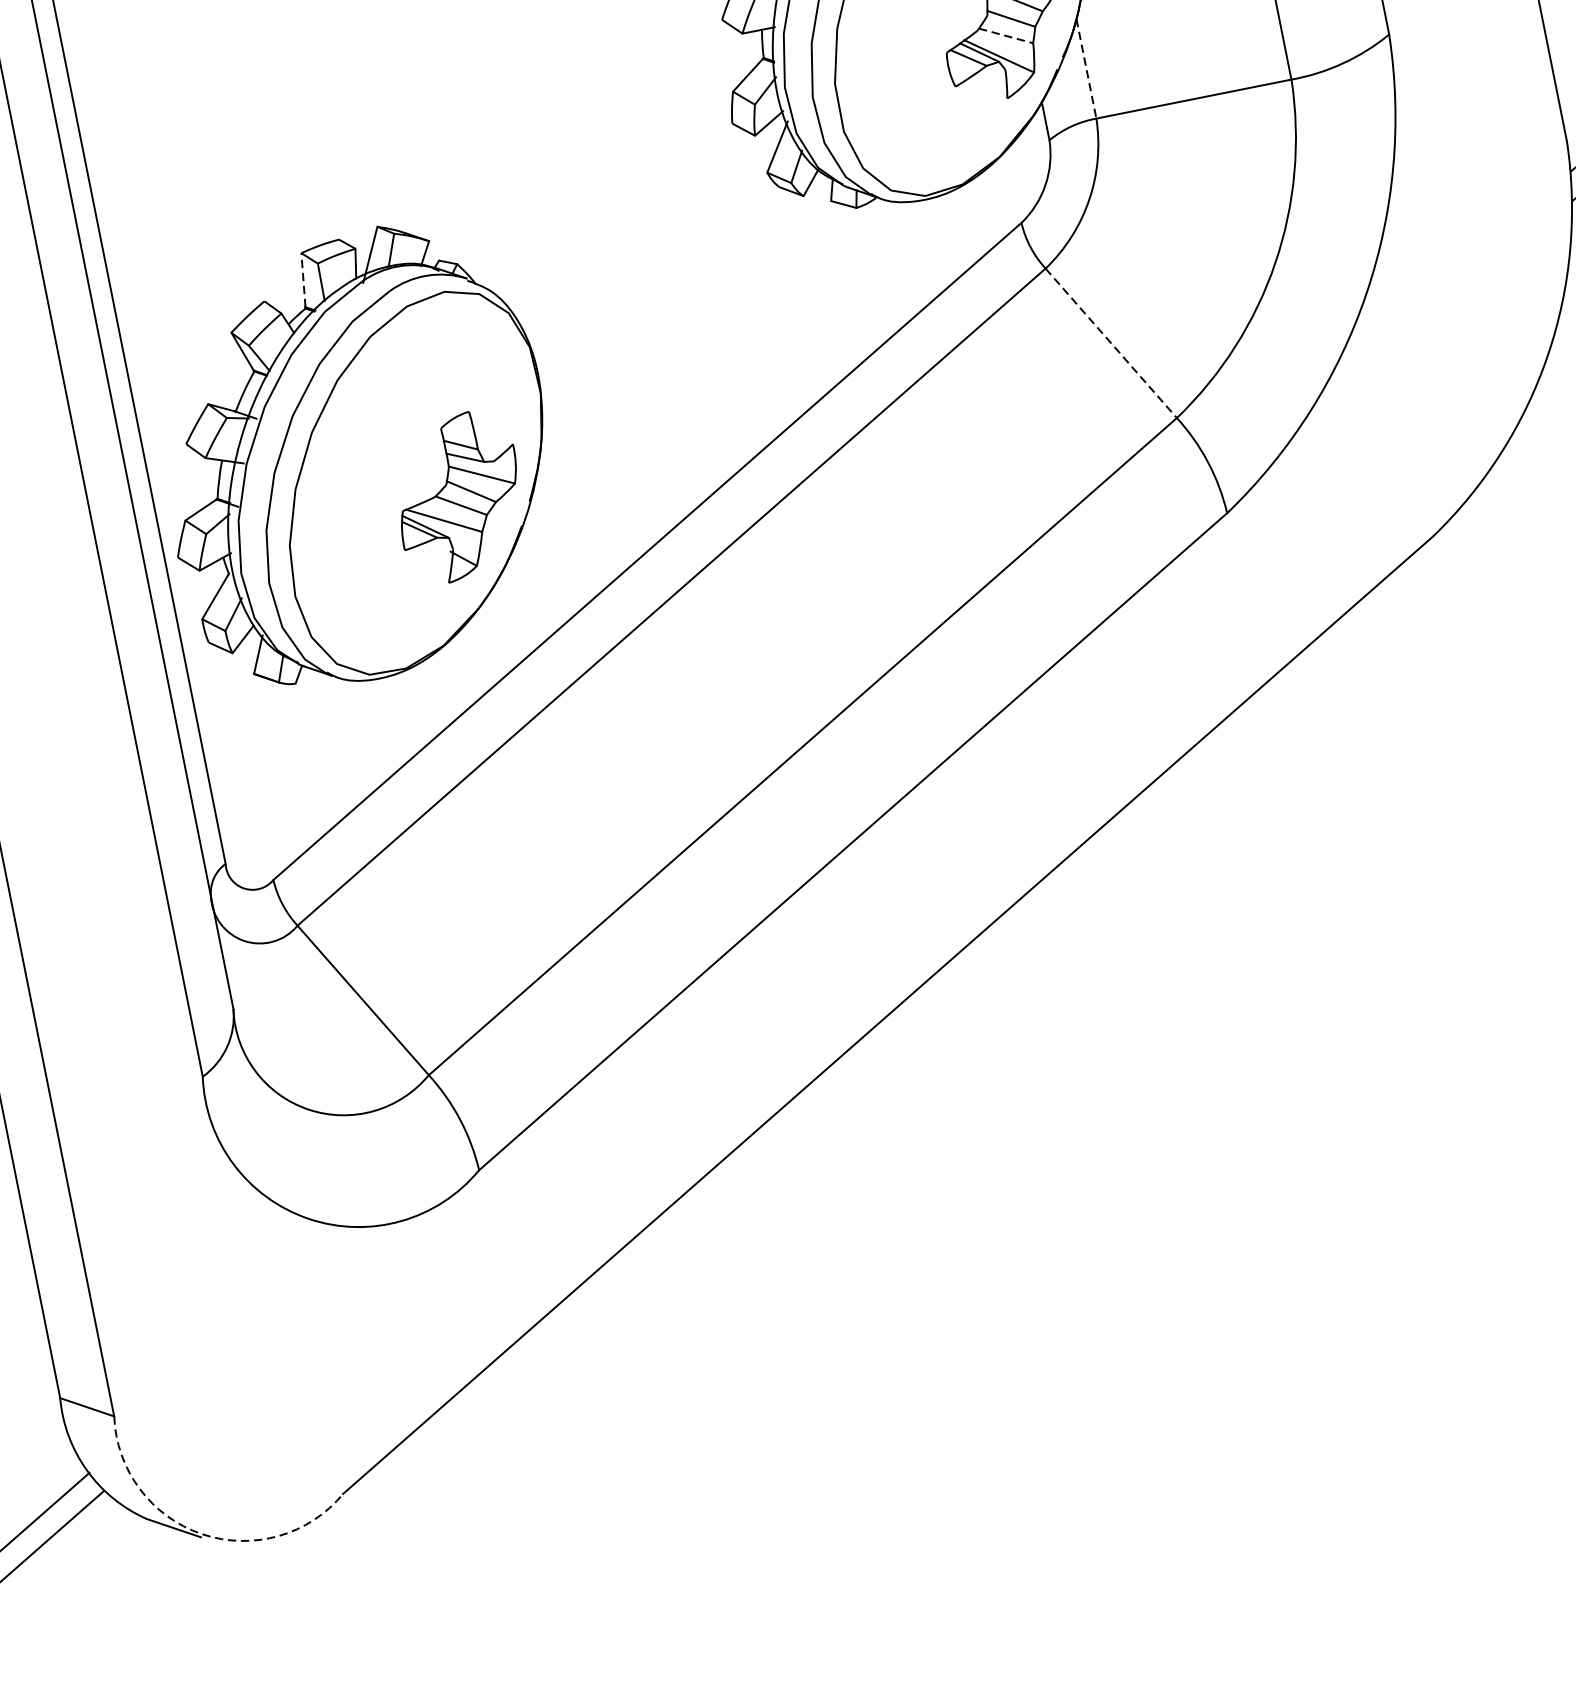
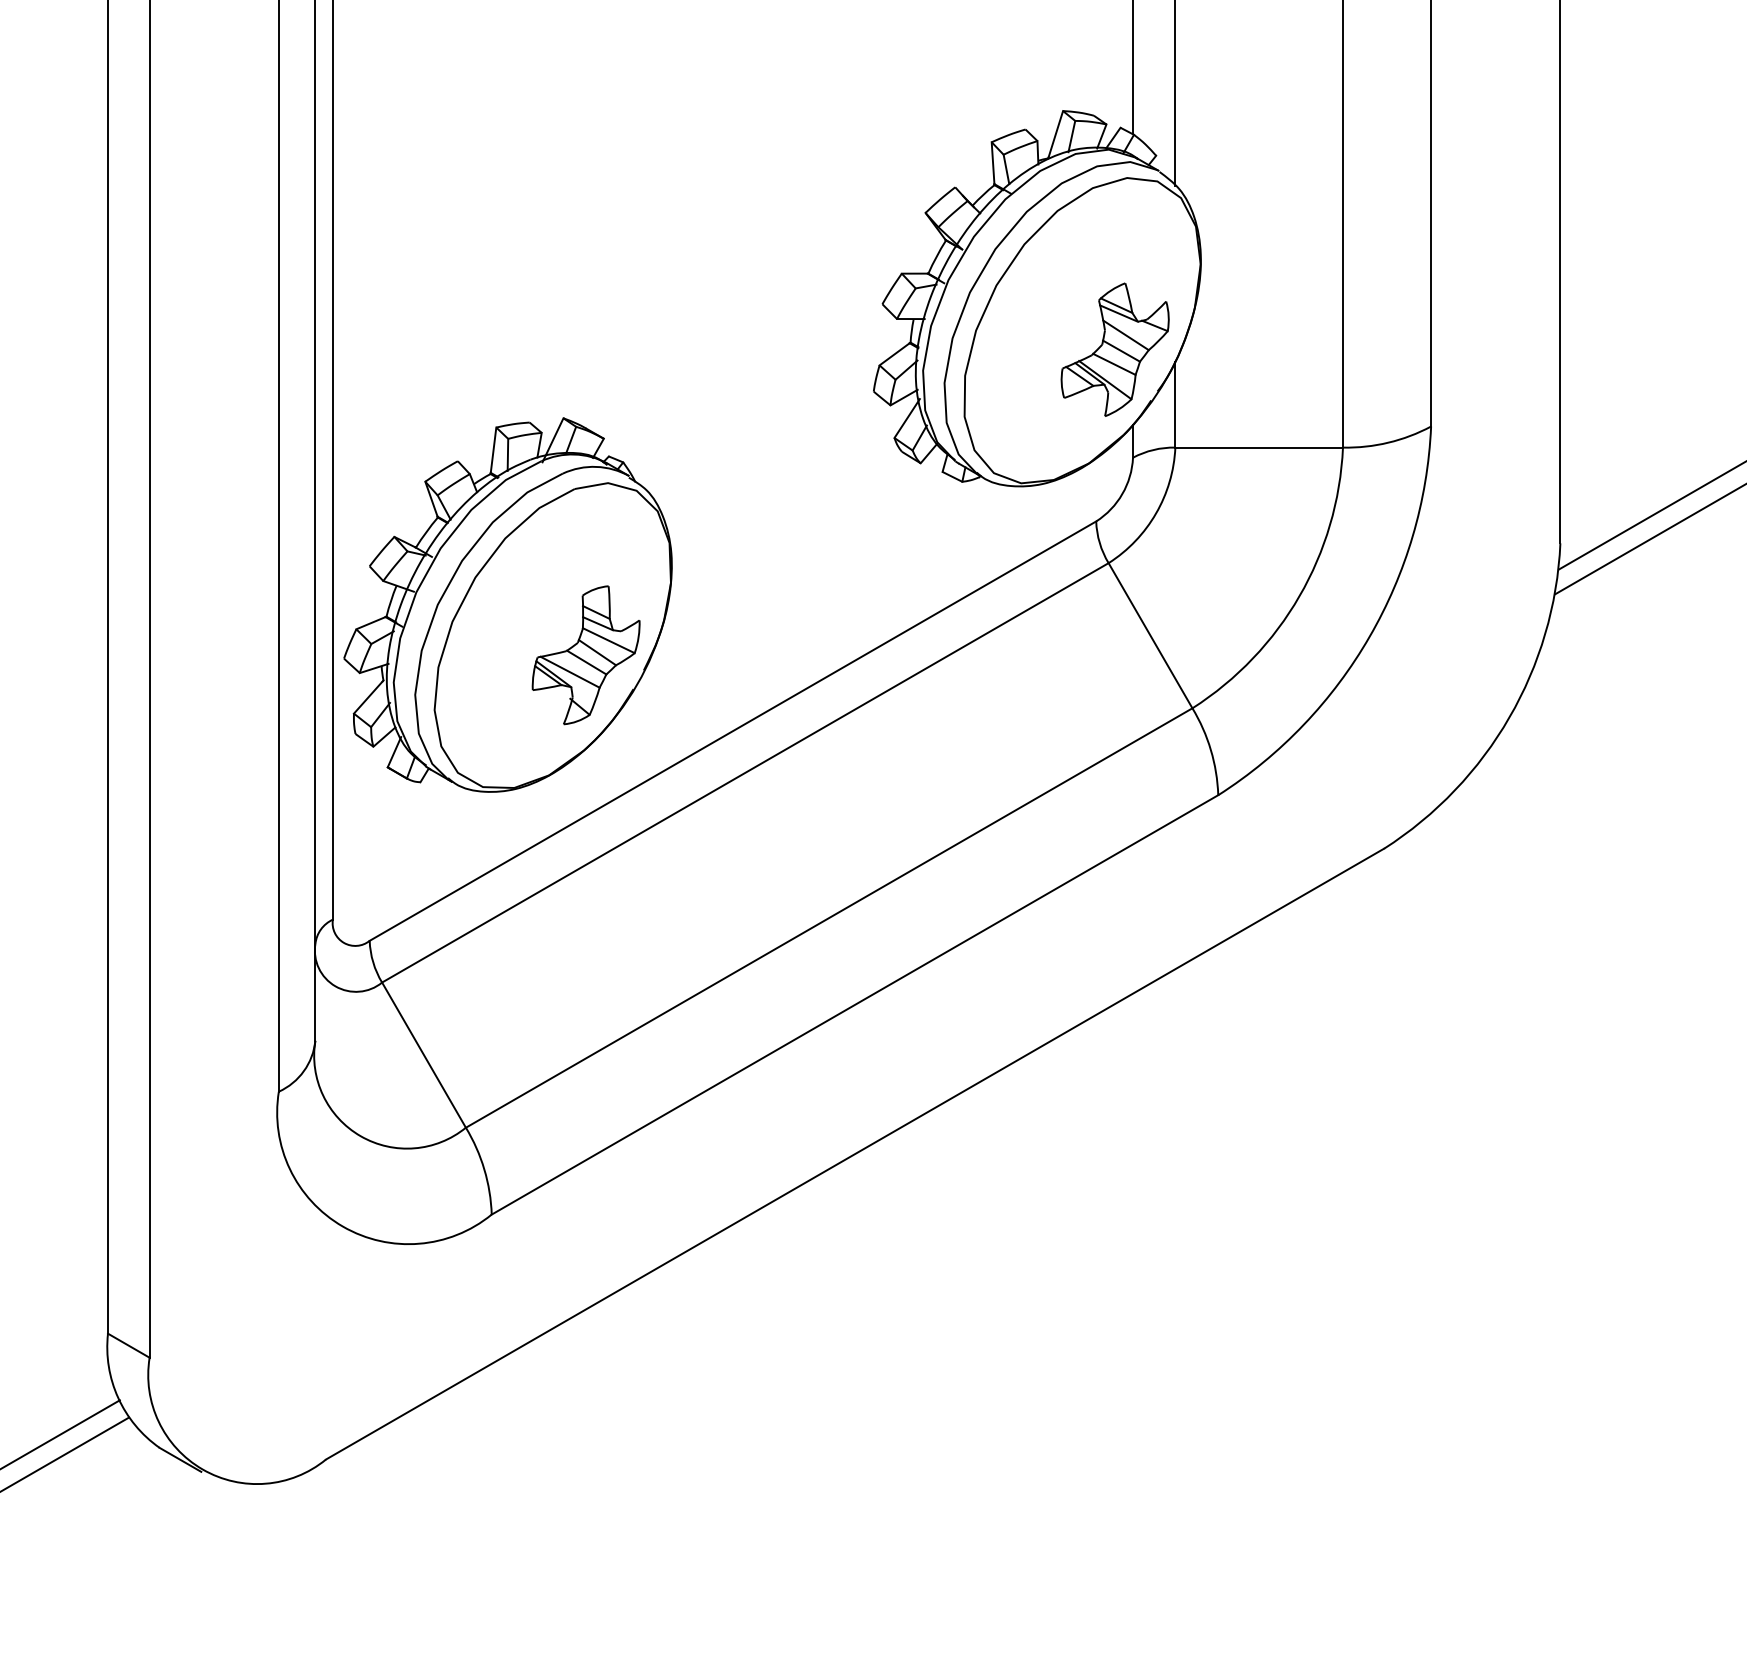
line: (1006, 36) -> (1114, 364), dashed -> solid
line: (1086, 68) -> (1175, 404), dashed -> solid
line: (303, 280) -> (493, 450), dashed -> solid
line: (1111, 343) -> (1150, 635), dashed -> solid
arc: (201, 1534) -> (202, 1469), dashed -> solid

